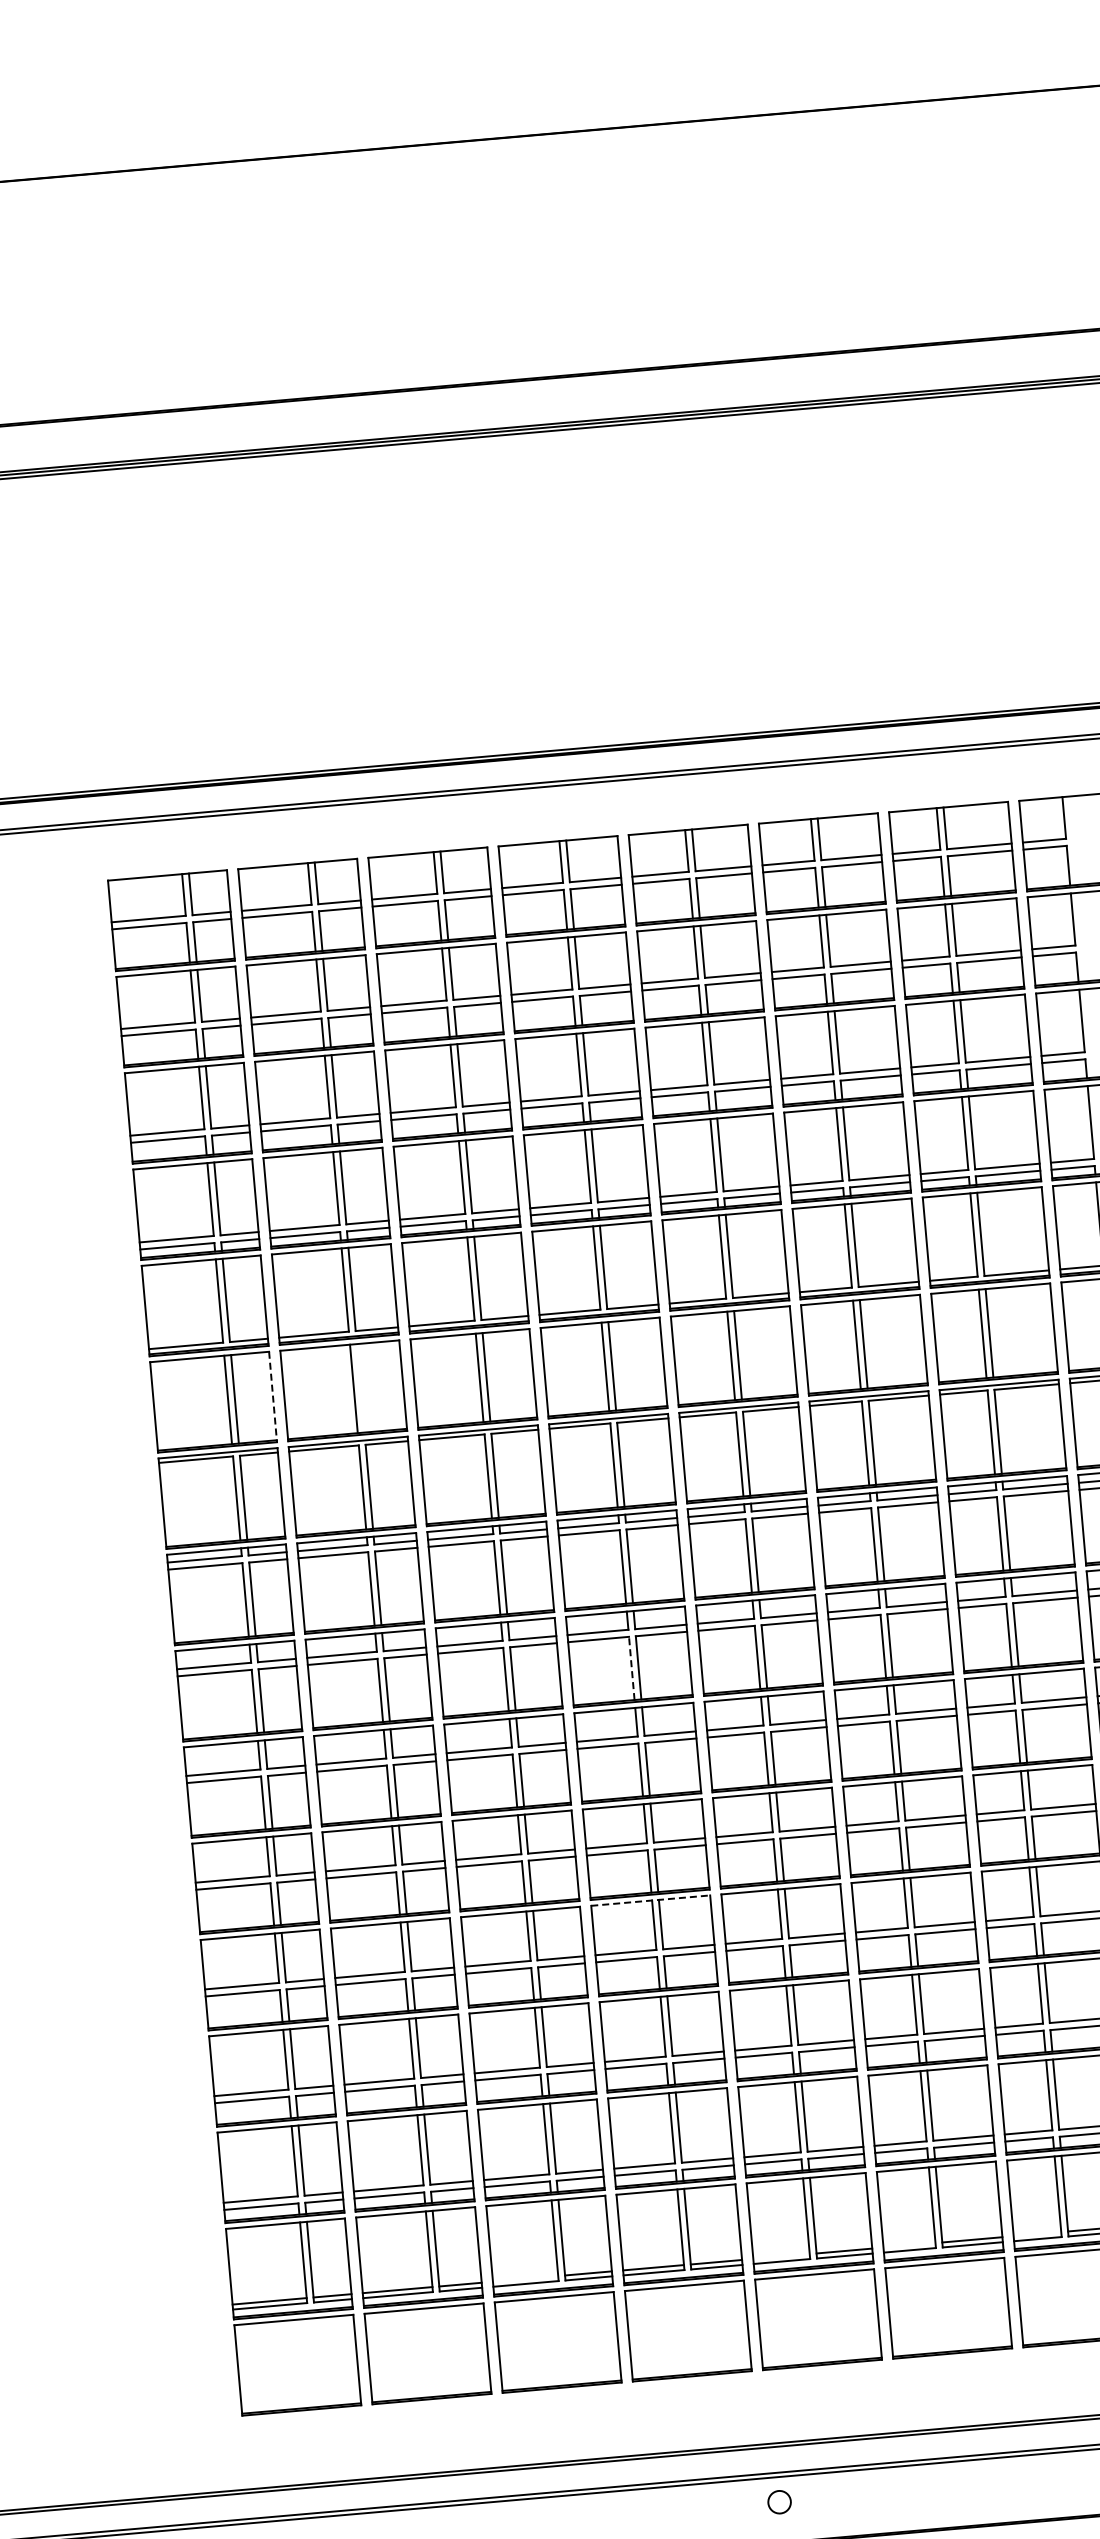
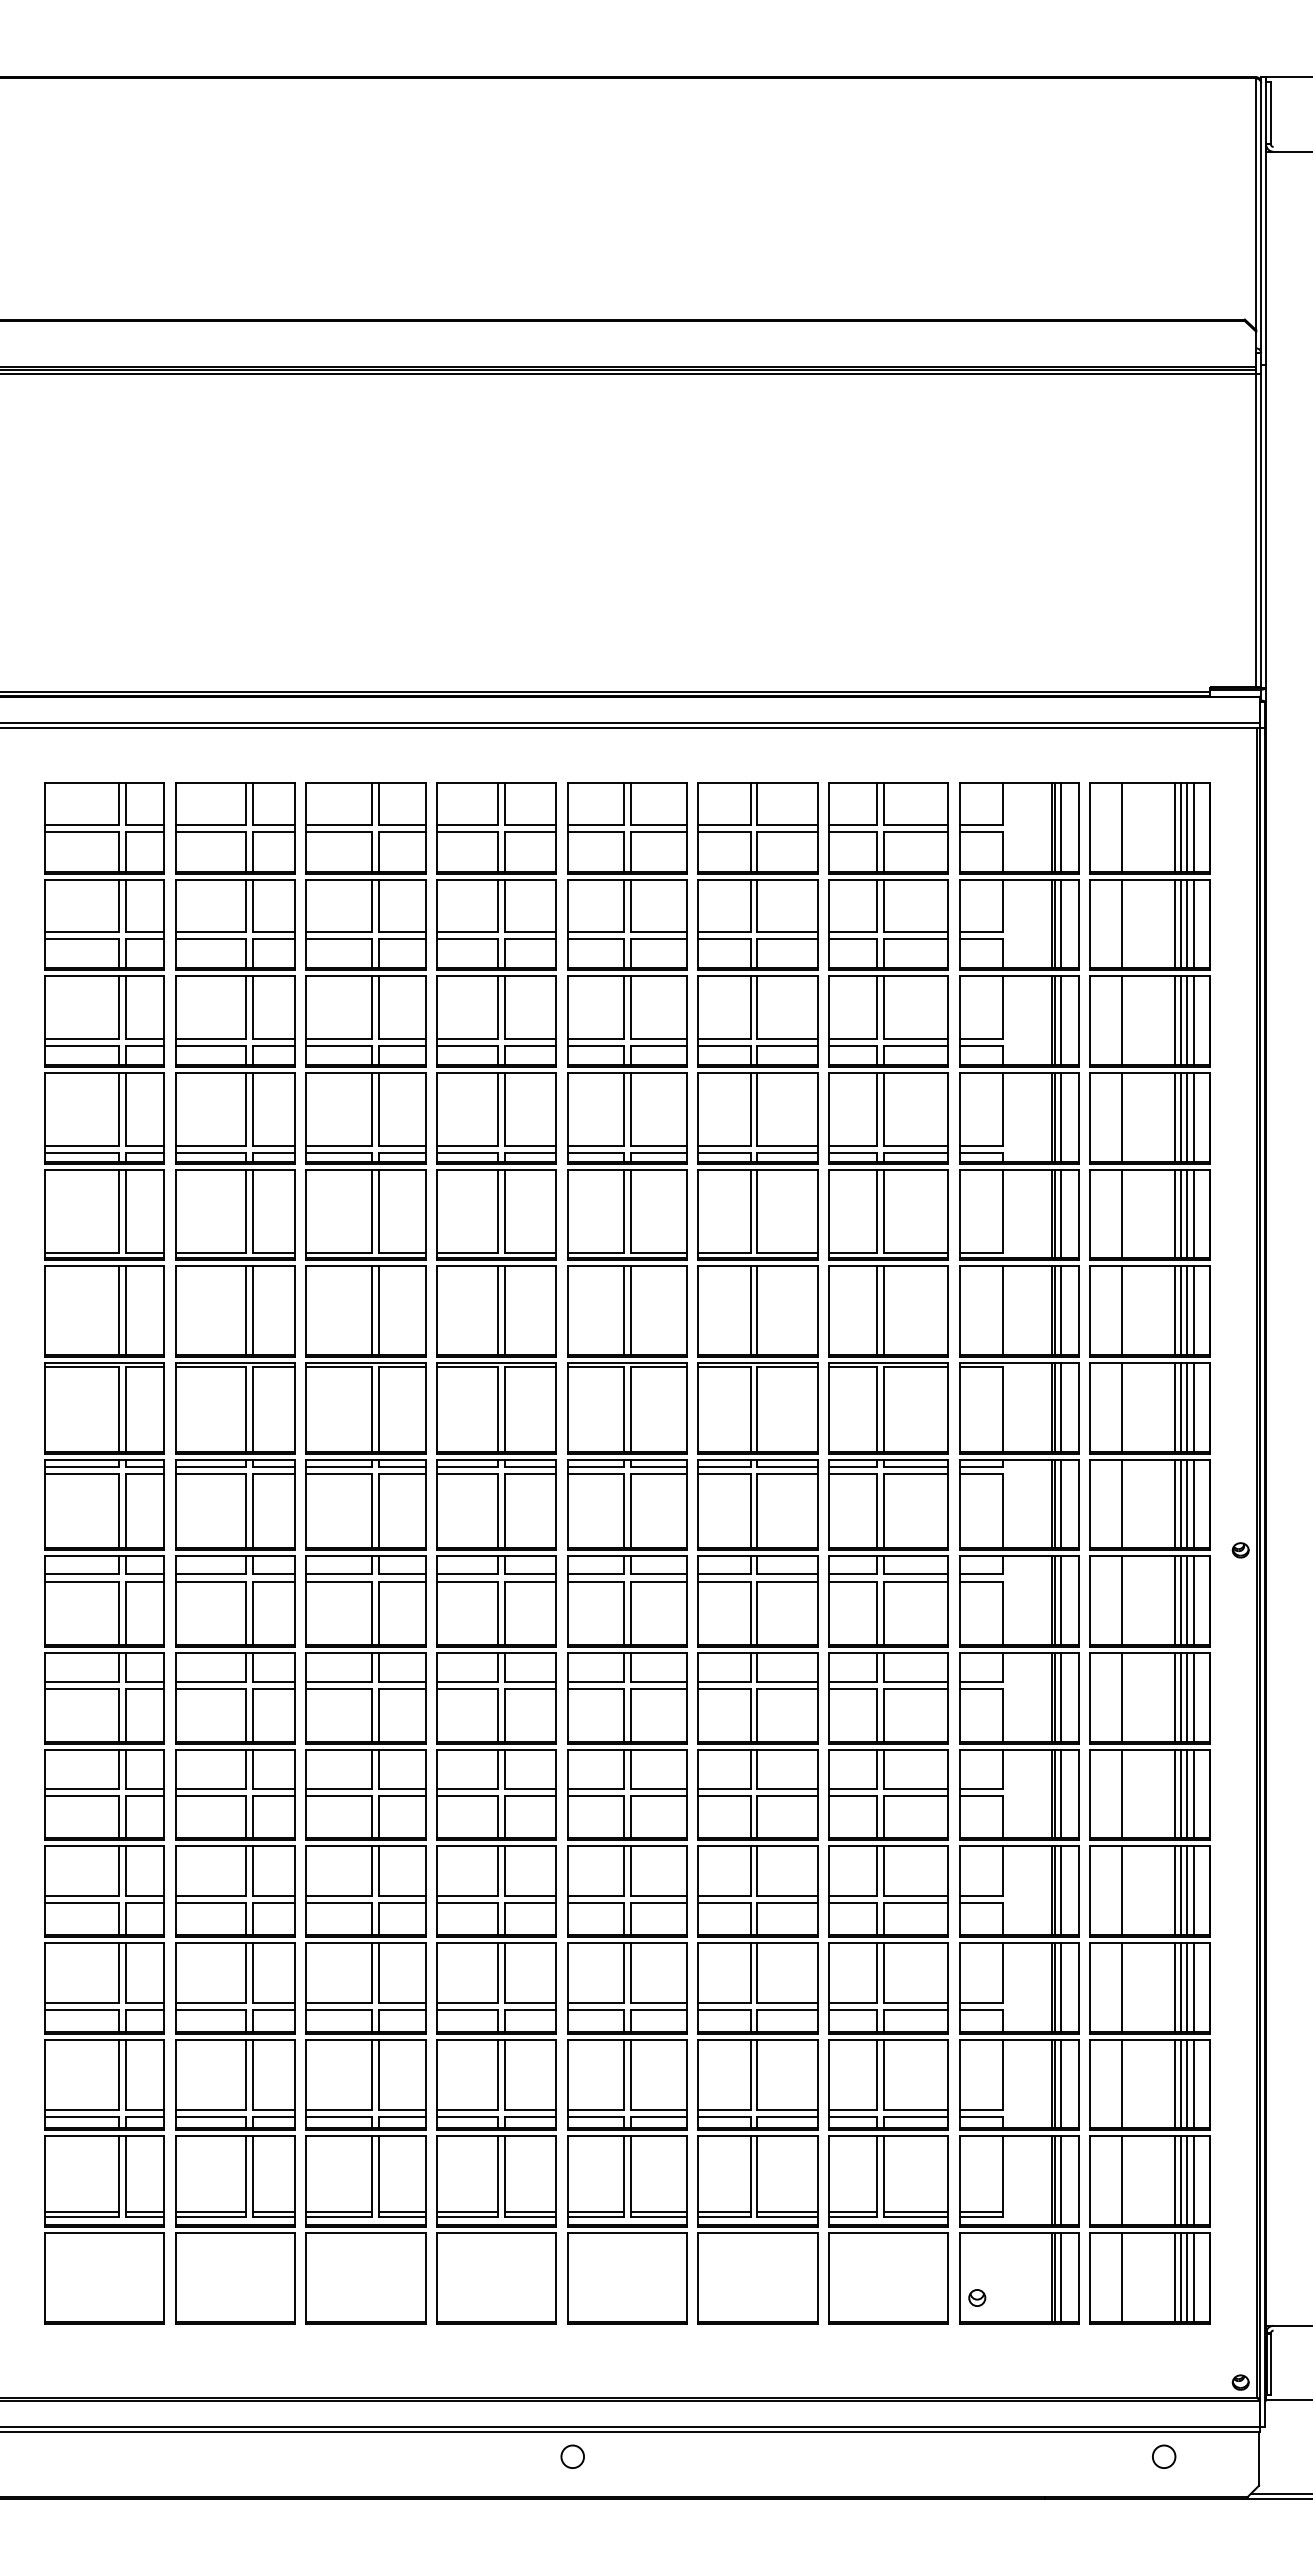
line: (360, 1388) -> (252, 1310), added
line: (273, 1397) -> (164, 1312), dashed -> solid
line: (632, 1668) -> (498, 1613), dashed -> solid
line: (650, 1900) -> (496, 1846), dashed -> solid
line: (1037, 2234) -> (852, 2212), added
line: (909, 2245) -> (724, 2212), added
line: (781, 2256) -> (595, 2212), added
line: (524, 2279) -> (338, 2212), added

